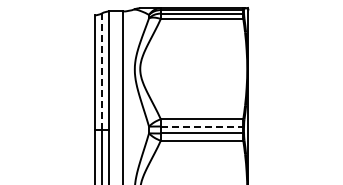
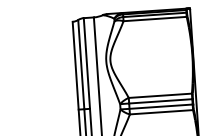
line: (102, 71) -> (81, 64), dashed -> solid
line: (202, 126) -> (161, 101), dashed -> solid

